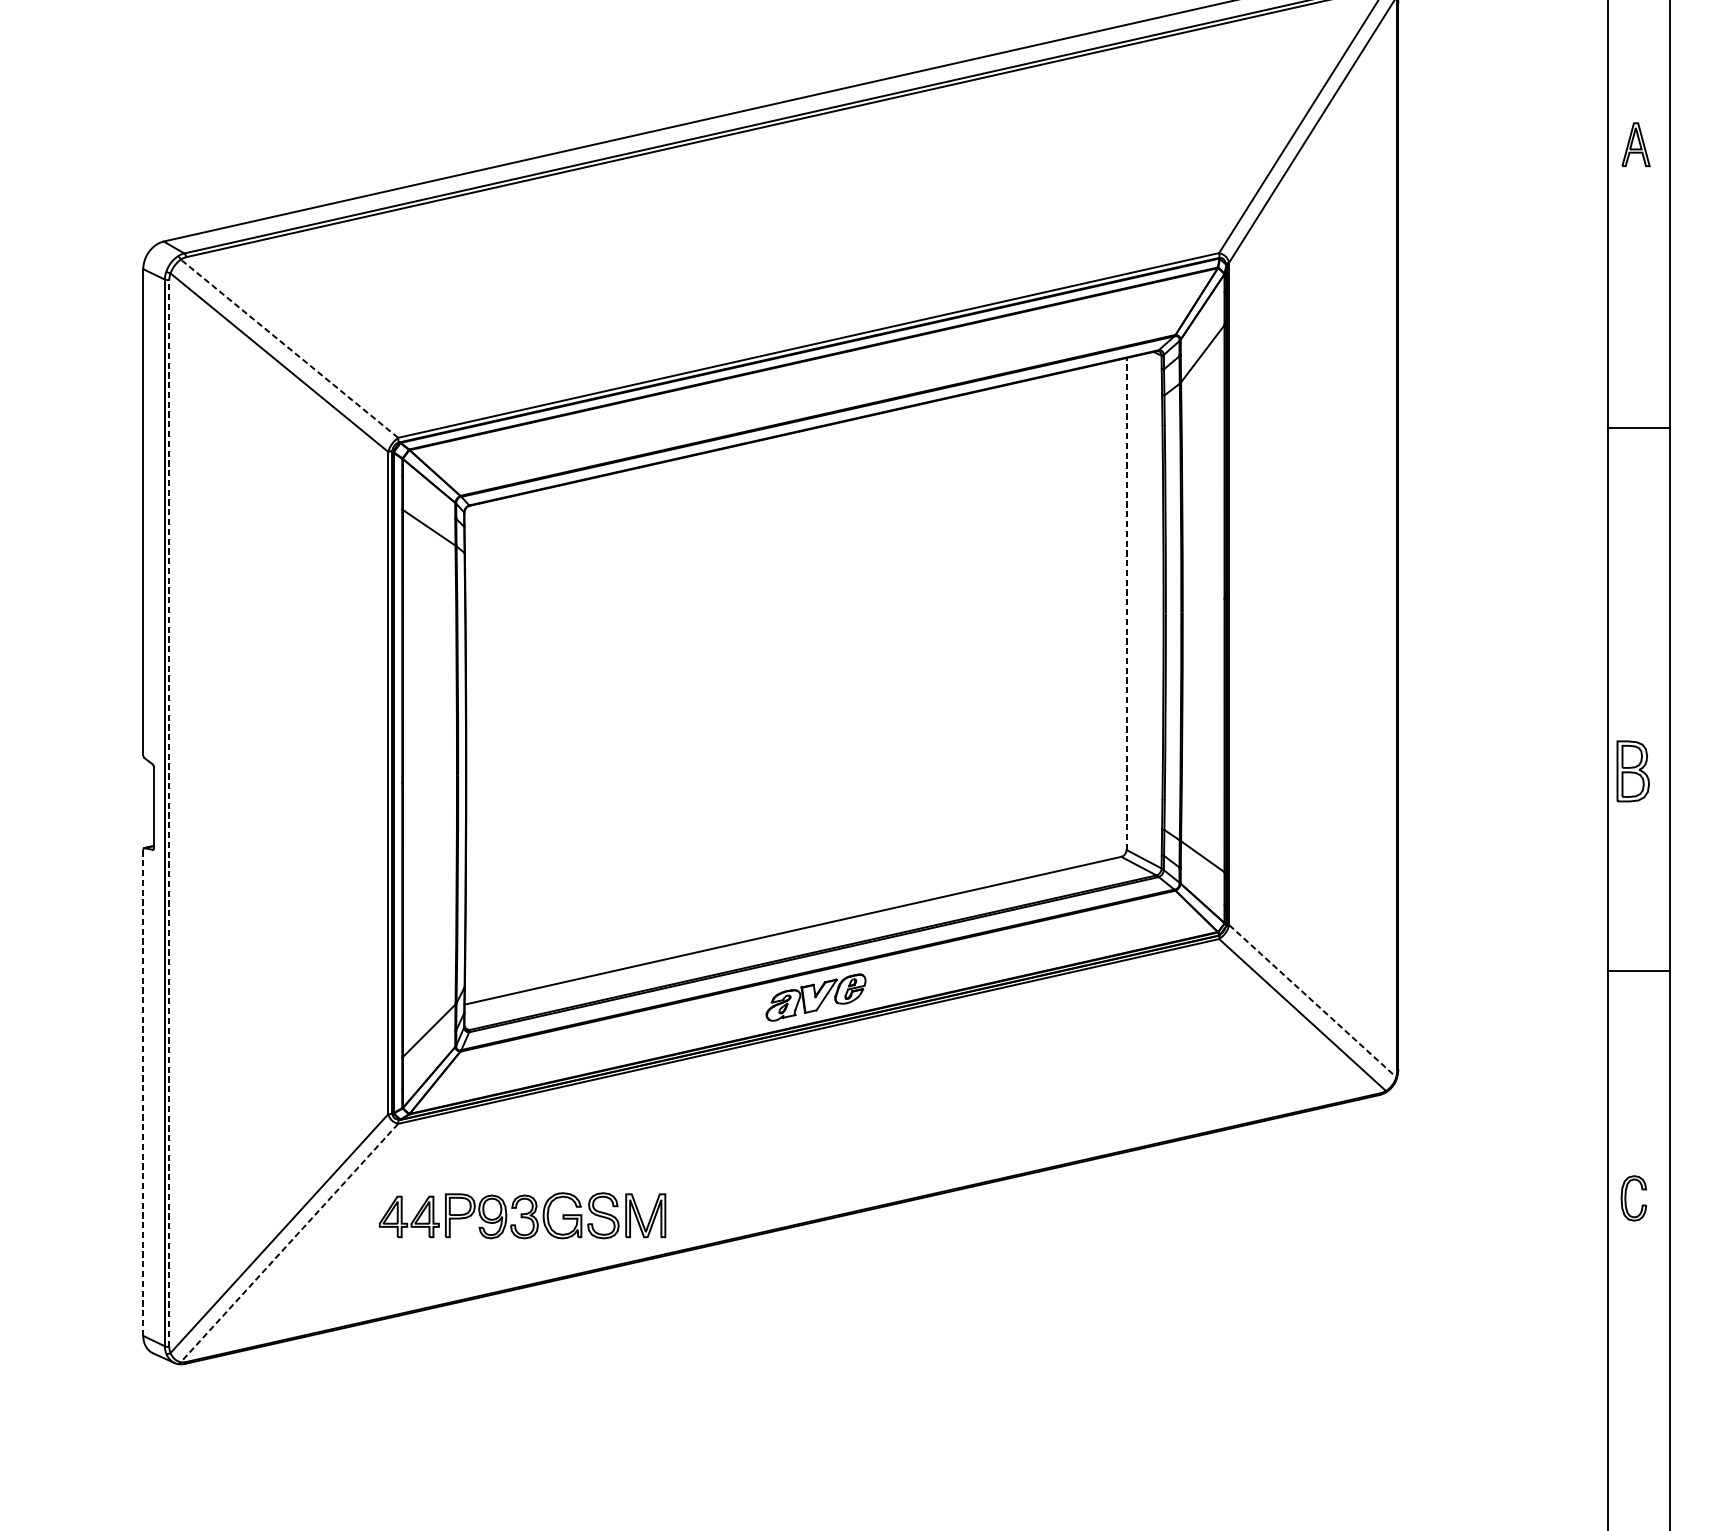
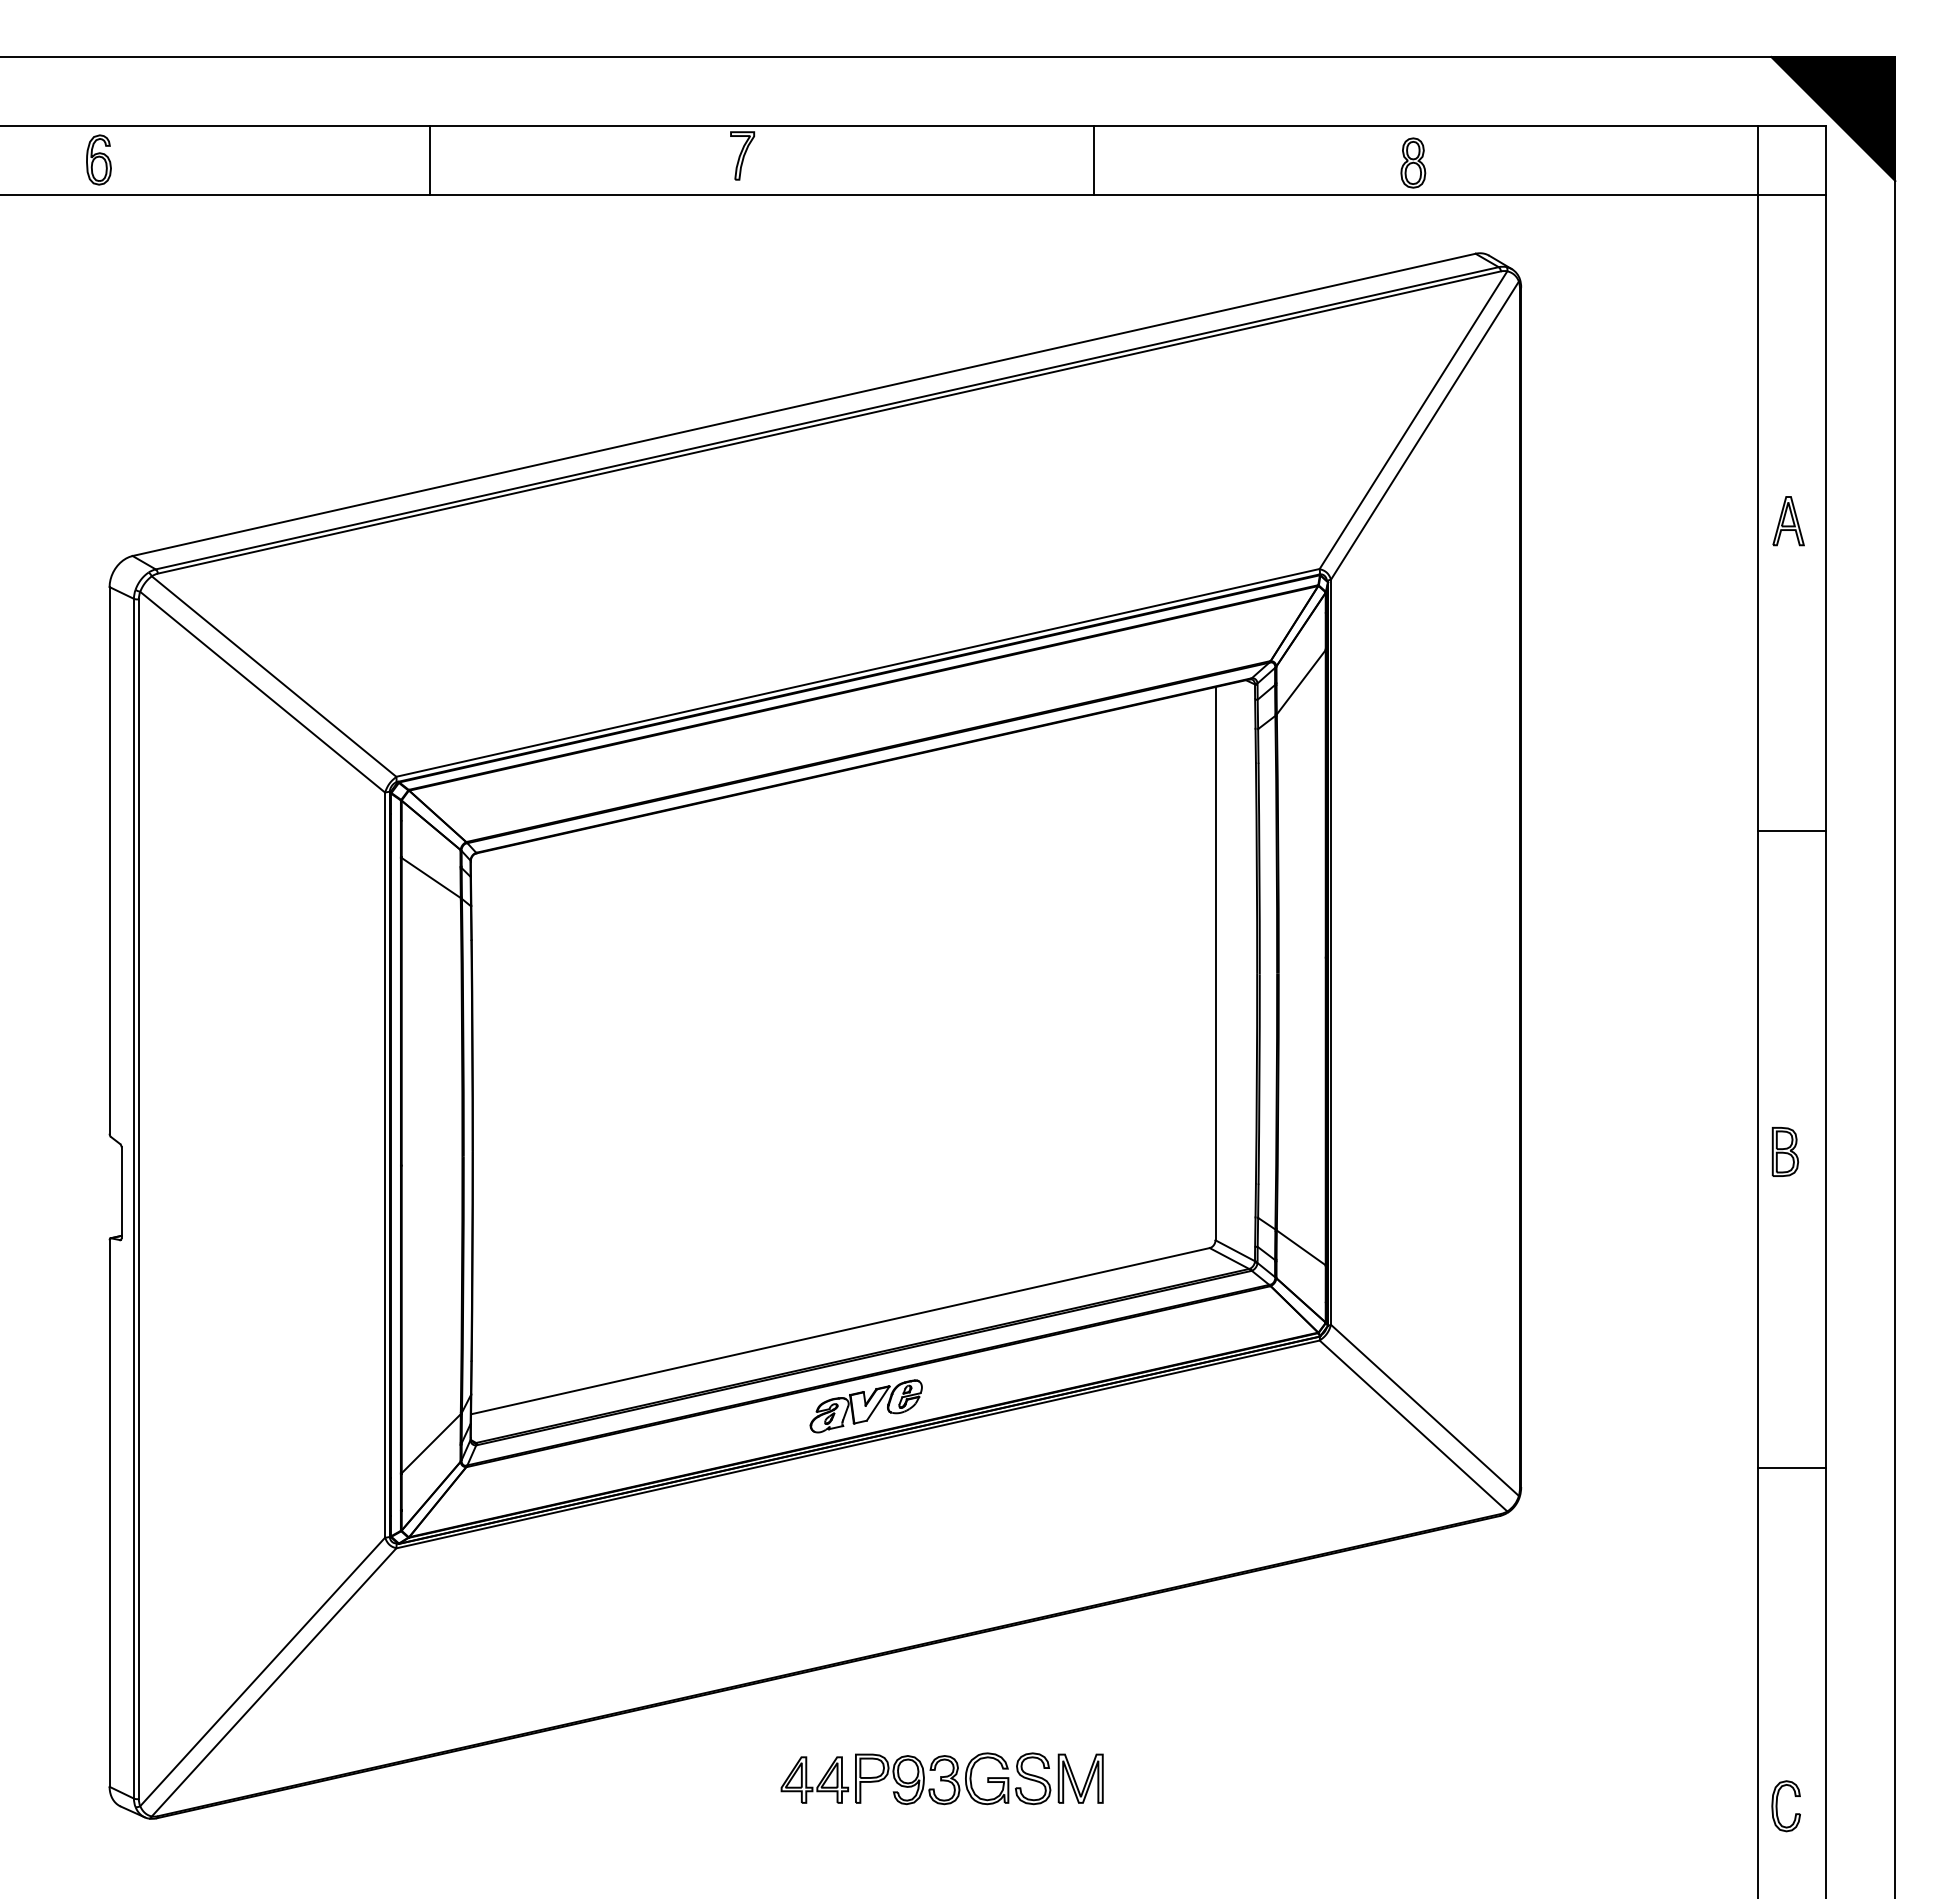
part: (1635, 145) -> (1788, 521), moved
line: (288, 348) -> (273, 676), dashed -> solid
line: (1638, 427) -> (1791, 831), moved
line: (1126, 603) -> (1215, 963), dashed -> solid
part: (1633, 770) -> (1785, 1151), size x0.71
line: (168, 813) -> (138, 1199), dashed -> solid
line: (1638, 970) -> (1791, 1467), moved
line: (1313, 1001) -> (1425, 1410), dashed -> solid
line: (143, 1092) -> (109, 1513), dashed -> solid
part: (1626, 1198) -> (1777, 1806), moved
part: (521, 1215) -> (941, 1778), moved
line: (288, 1243) -> (273, 1682), dashed -> solid

